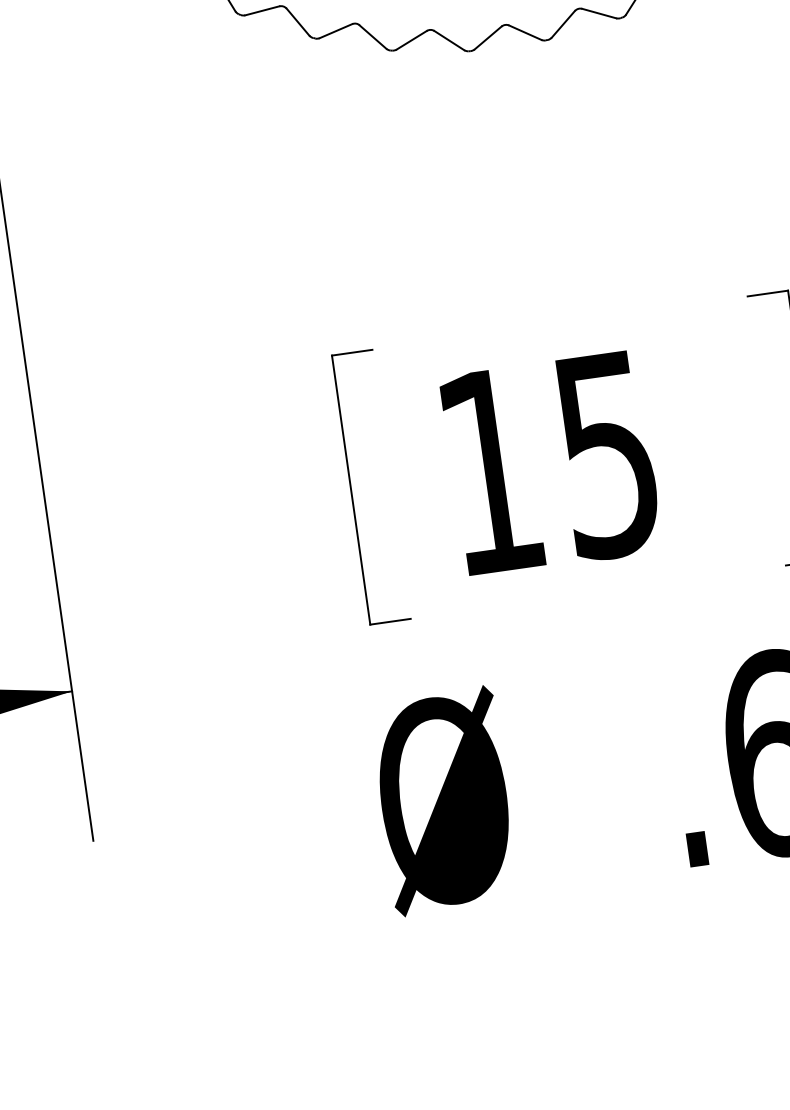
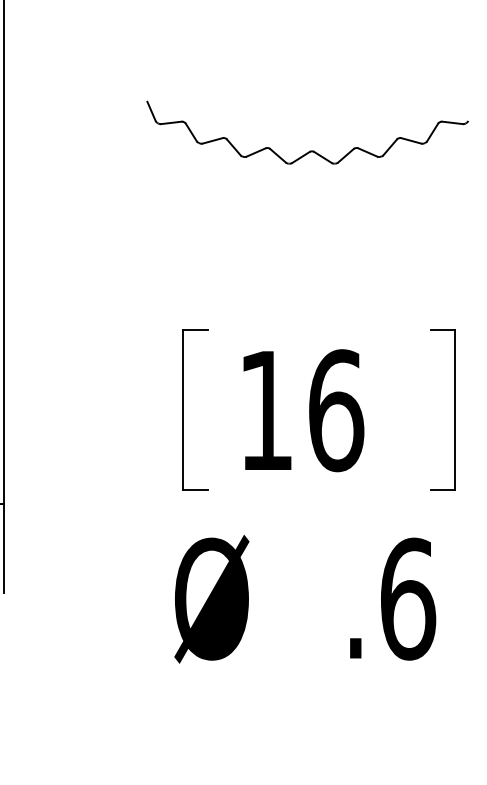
text: (608, 454) -> (336, 410), 15 -> 16

